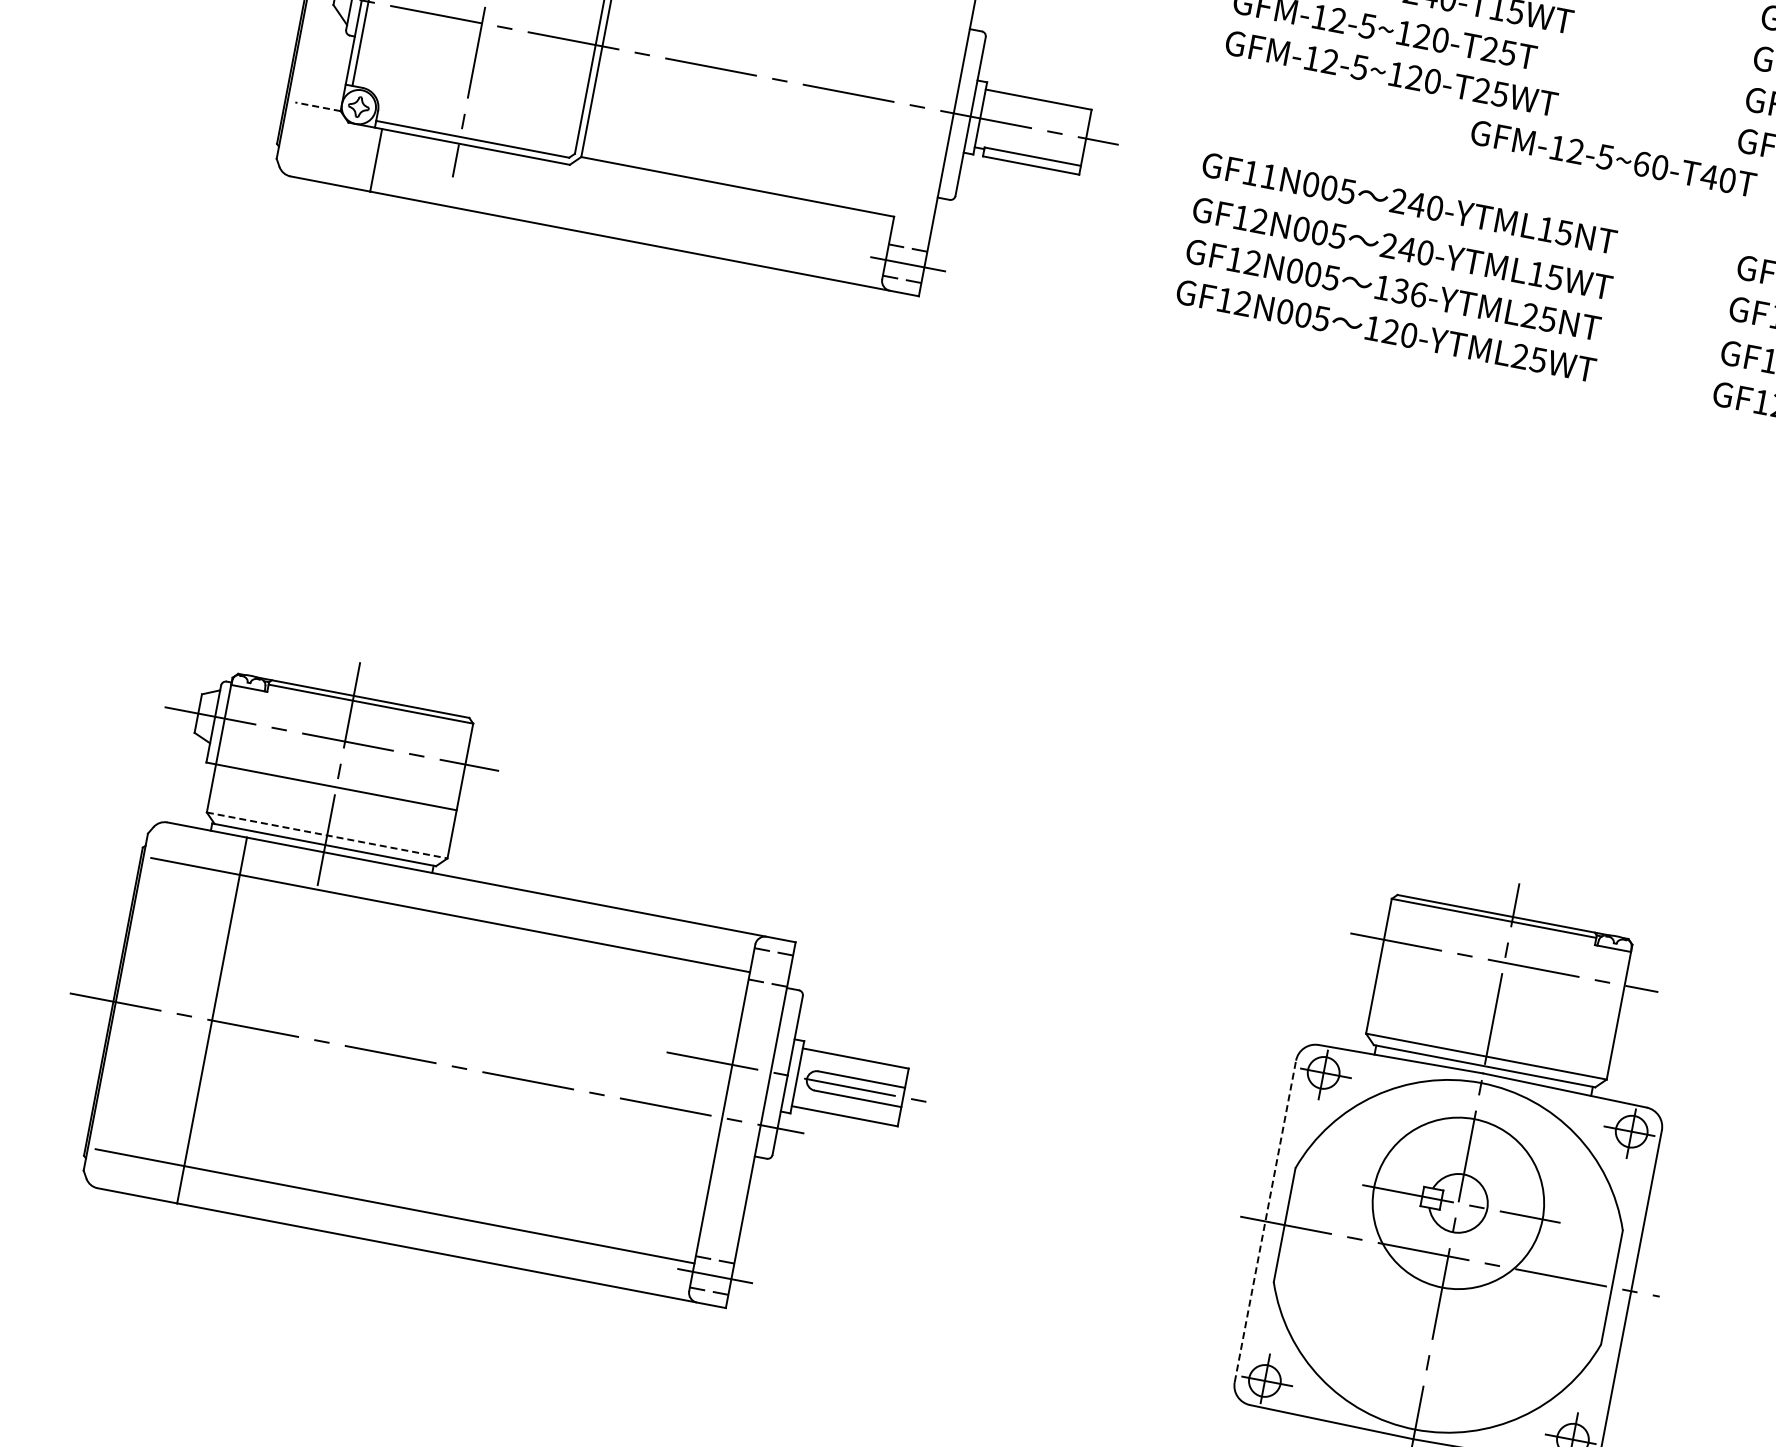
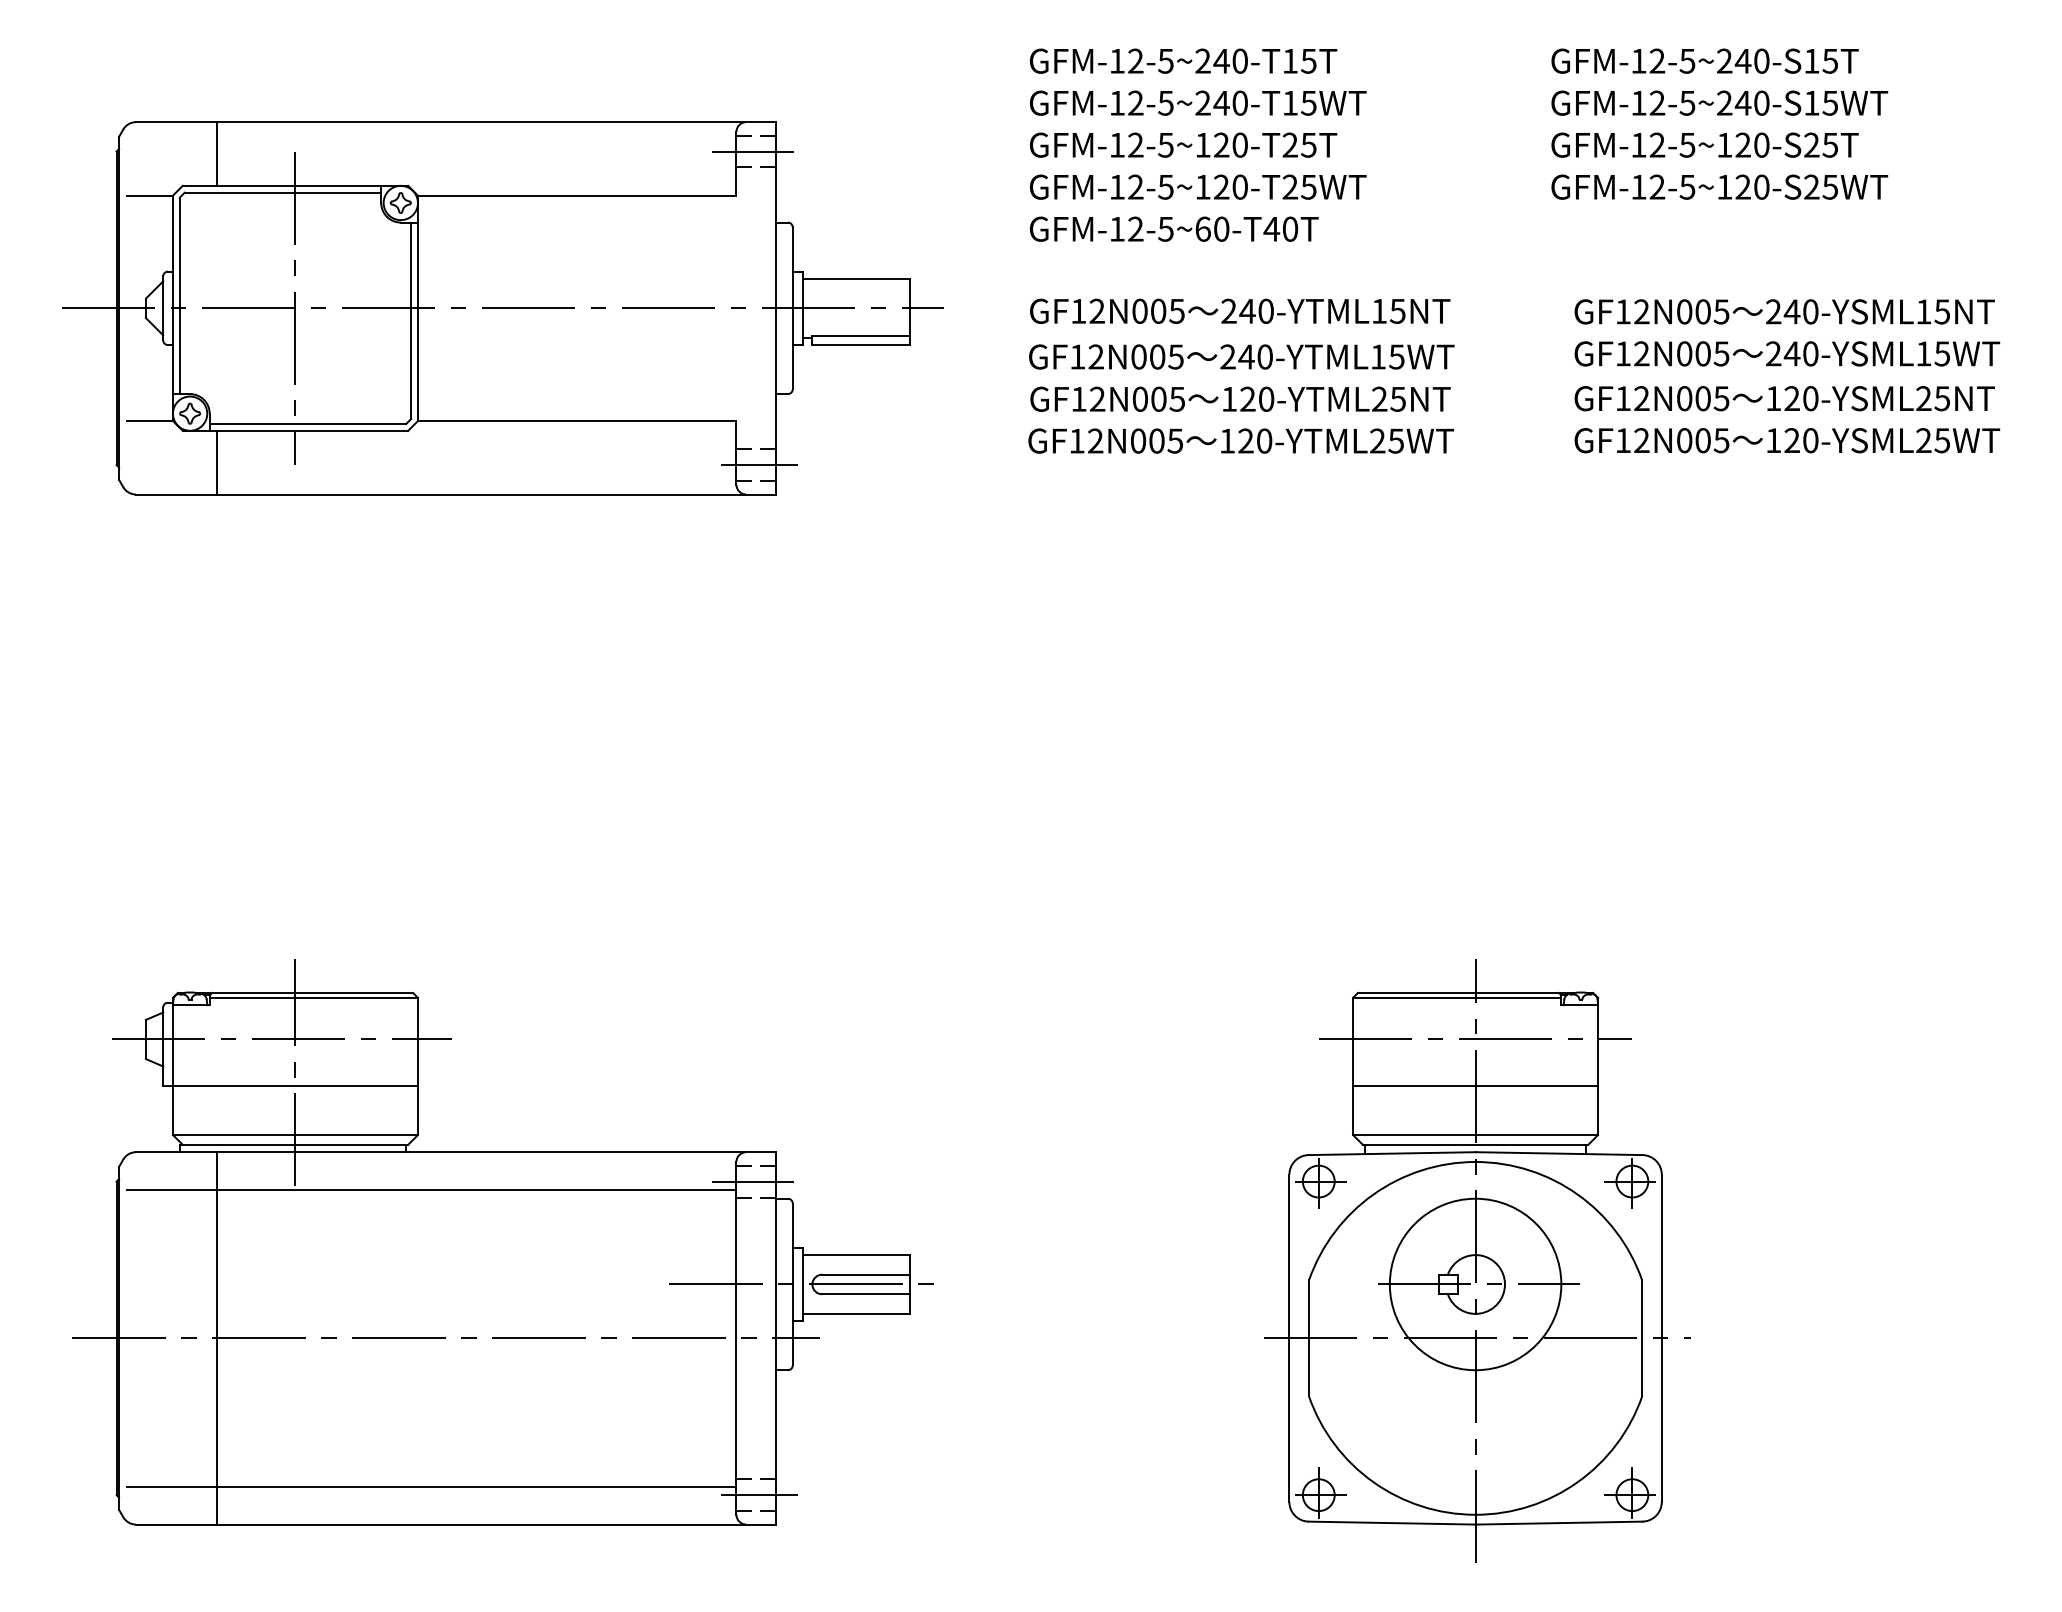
line: (317, 107) -> (149, 421), dashed -> solid
text: (1613, 158) -> (1174, 228), moved
text: (1268, 175) -> (1096, 310), GF11N005 -> GF12N005
text: (1410, 292) -> (1257, 398), 136-YTML25NT -> 120-YTML25NT
line: (327, 835) -> (295, 1135), dashed -> solid
line: (767, 966) -> (752, 1181), added
line: (1495, 1008) -> (1475, 1086), added
line: (1265, 1221) -> (1289, 1338), dashed -> solid

